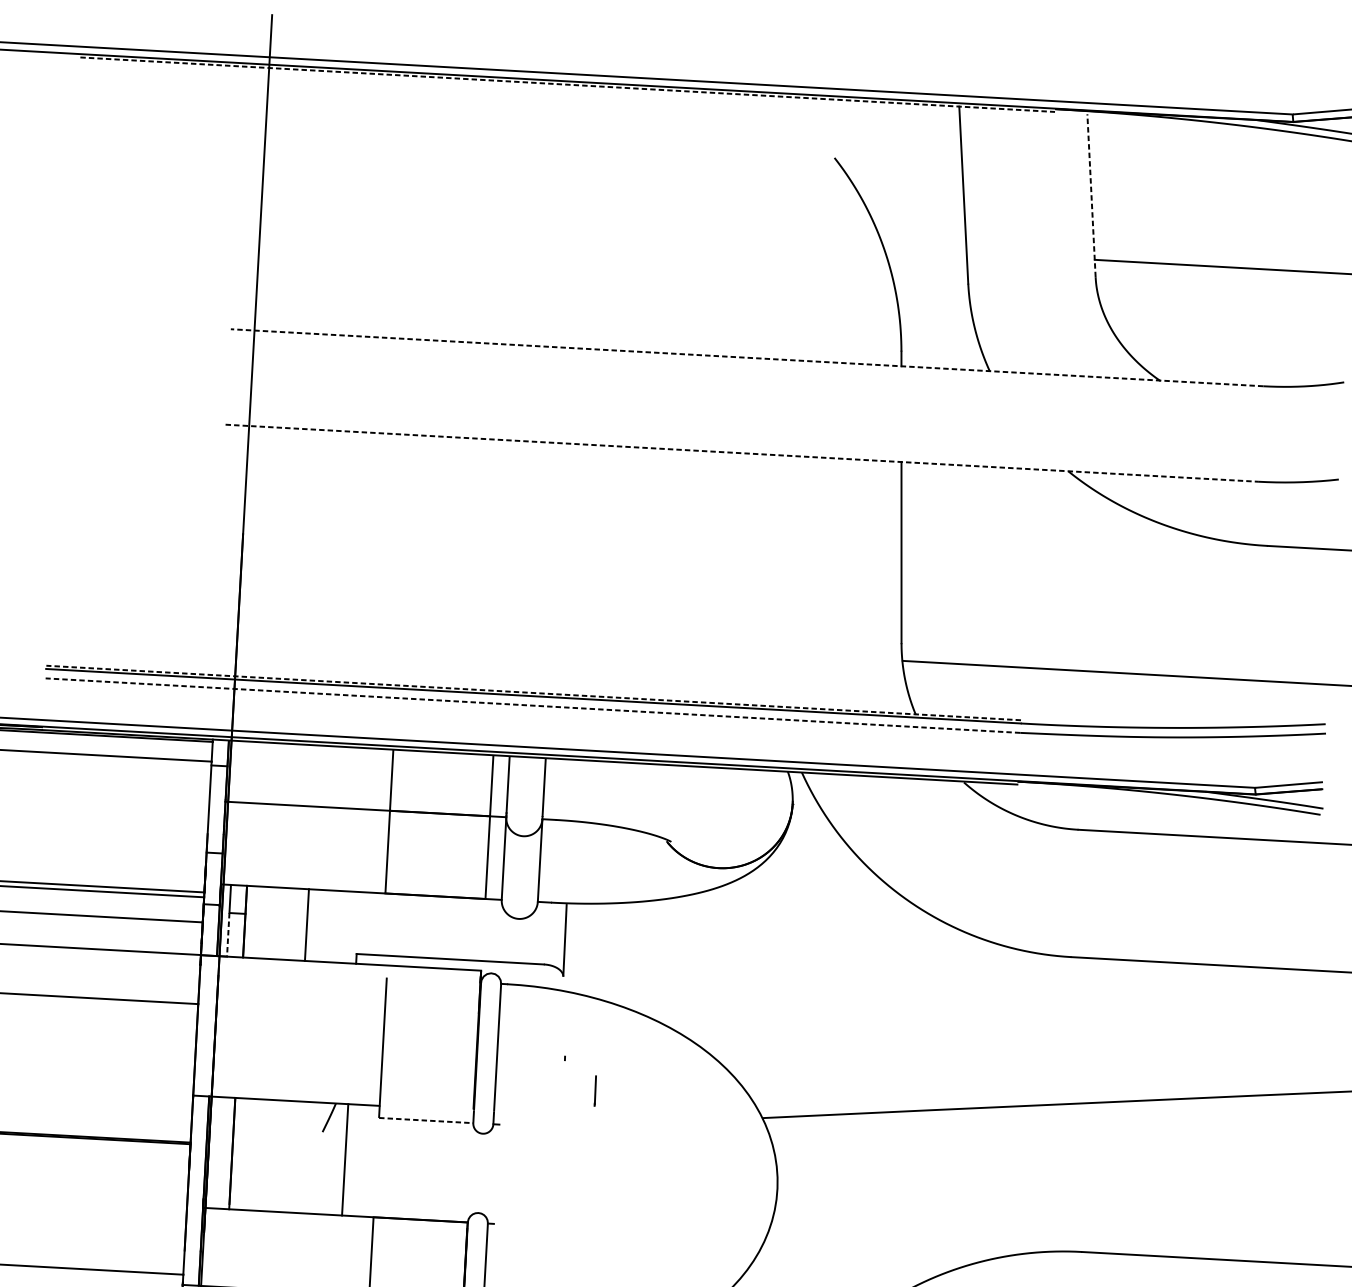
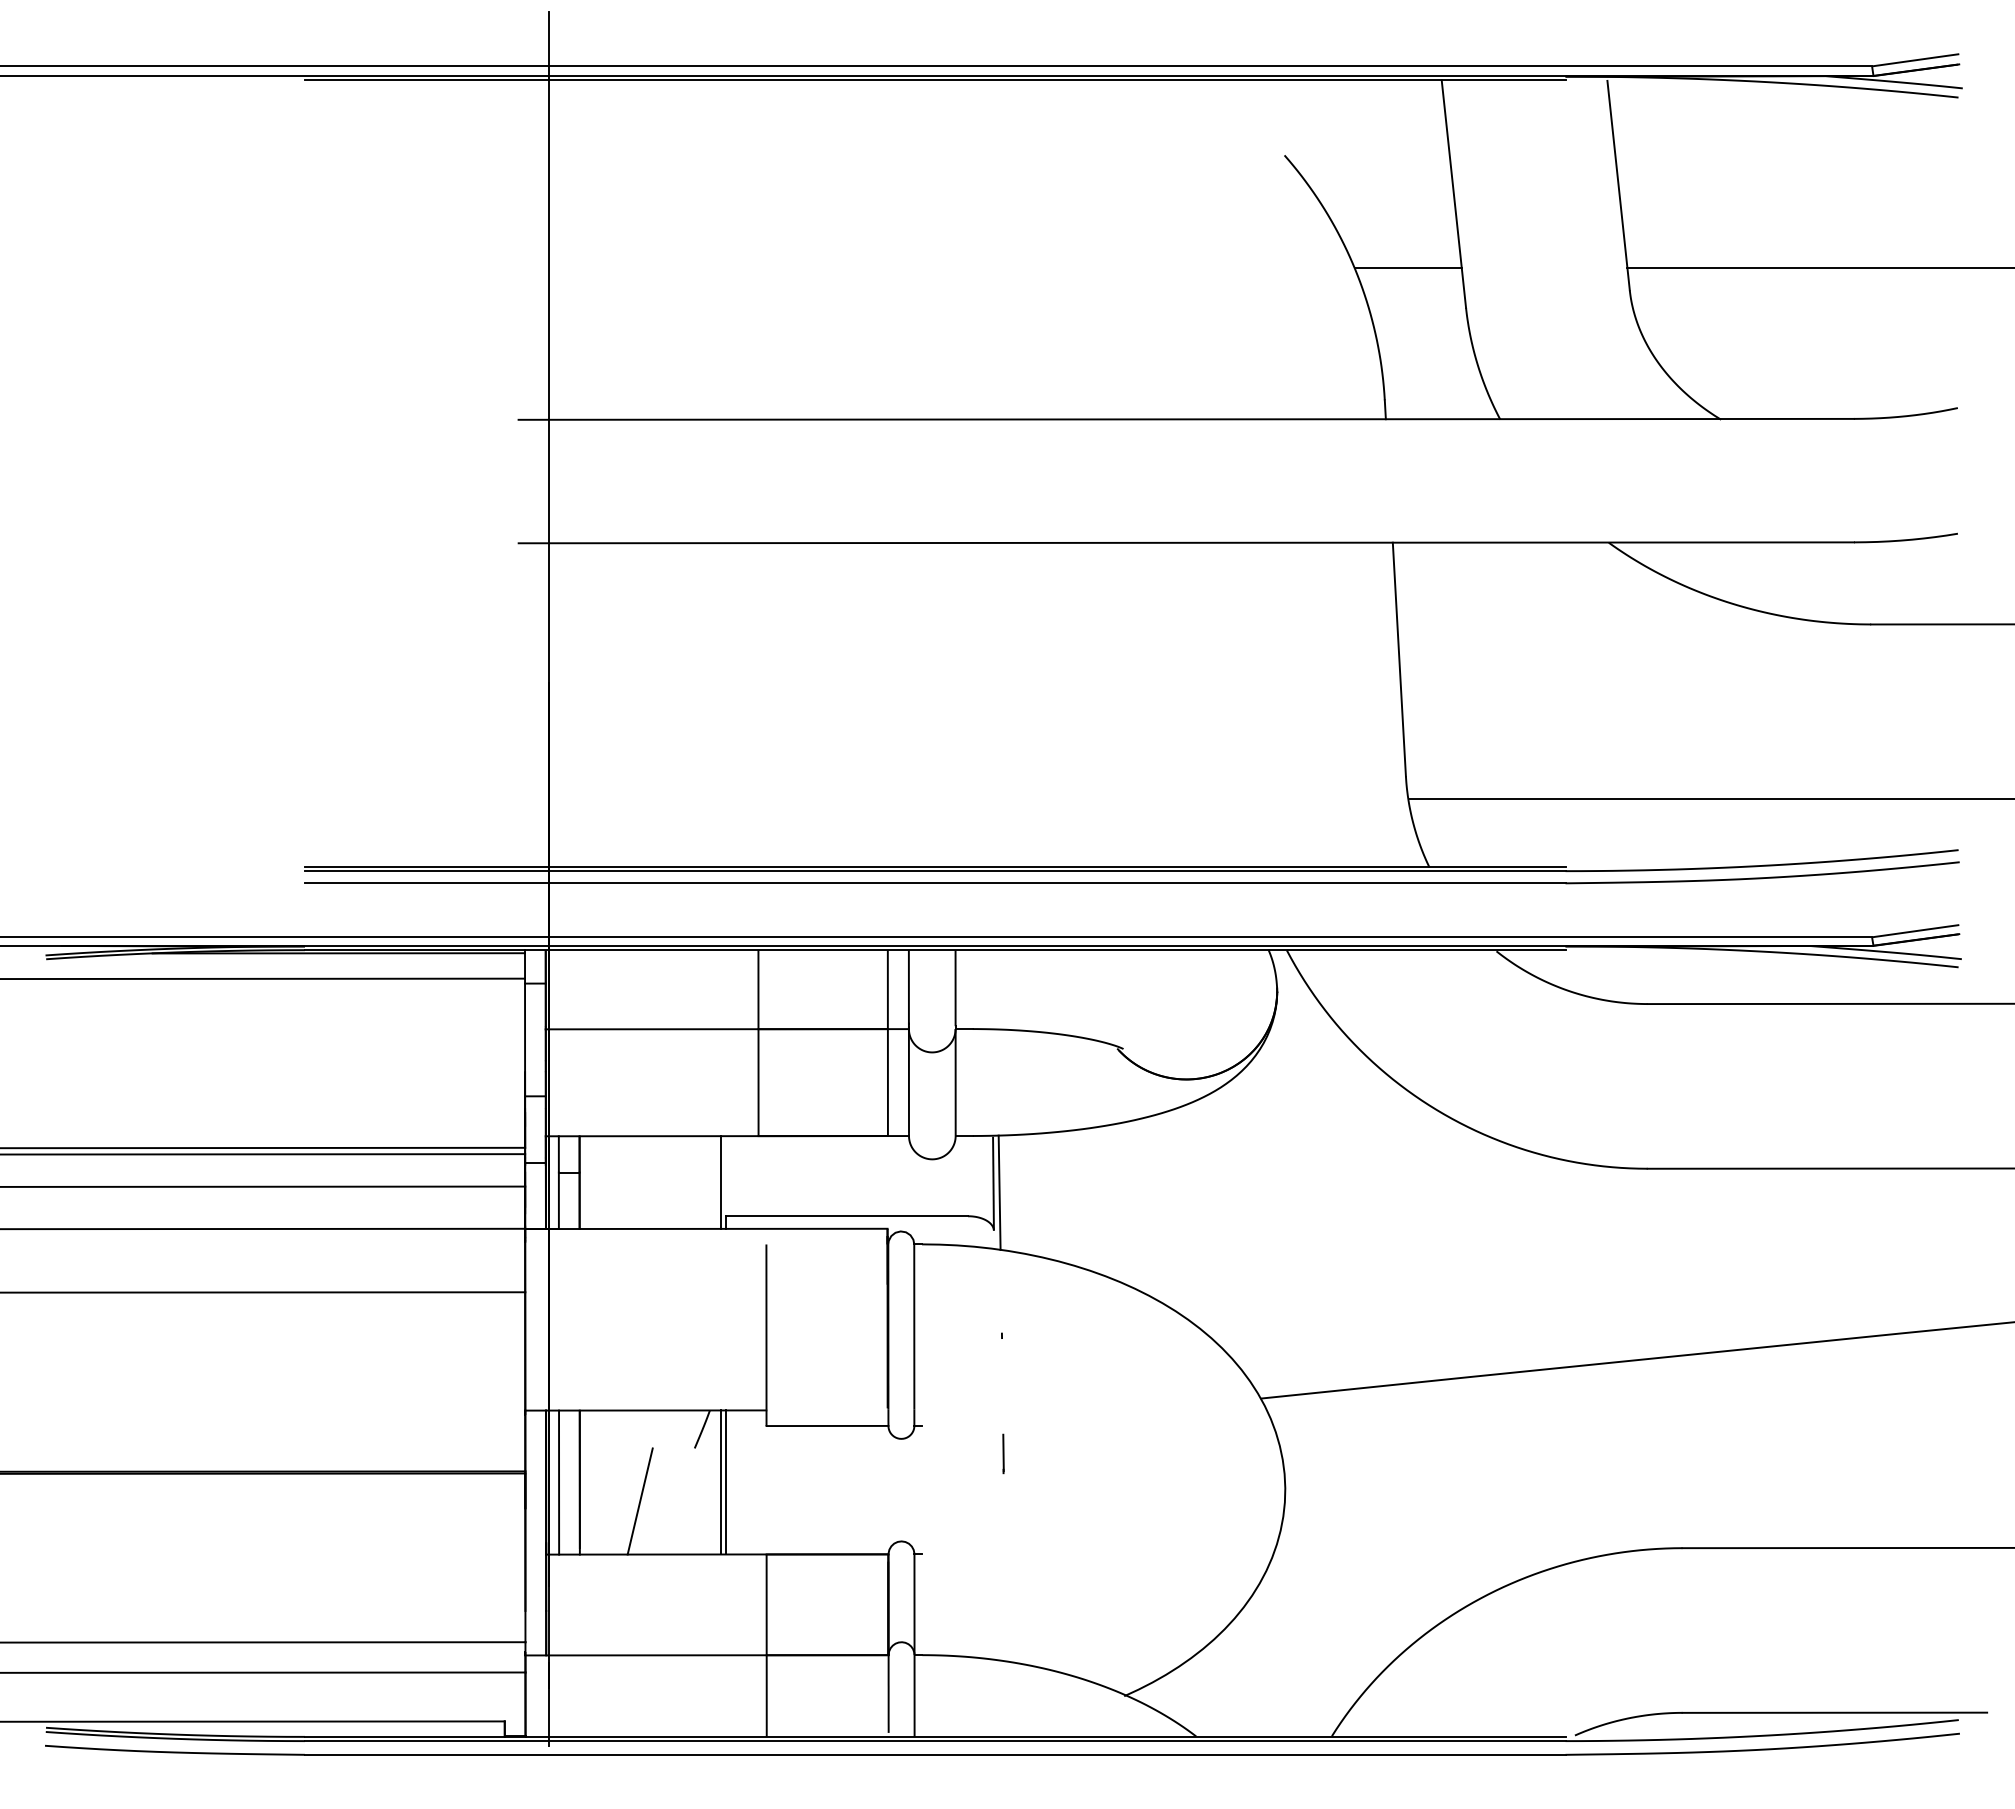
line: (567, 84) -> (935, 80), dashed -> solid
line: (1091, 195) -> (1618, 185), dashed -> solid
line: (924, 250) -> (1407, 268), added
line: (747, 357) -> (1186, 419), dashed -> solid
line: (741, 452) -> (1186, 542), dashed -> solid
line: (533, 692) -> (934, 866), dashed -> solid
line: (532, 705) -> (934, 883), dashed -> solid
line: (306, 925) -> (720, 1182), moved
line: (227, 935) -> (558, 1201), dashed -> solid
line: (569, 947) -> (999, 1192), added
line: (595, 1090) -> (1003, 1453), moved
line: (426, 1120) -> (827, 1425), dashed -> solid
line: (216, 1152) -> (559, 1482), added
line: (341, 1159) -> (720, 1482), added
line: (277, 1170) -> (639, 1501), added

